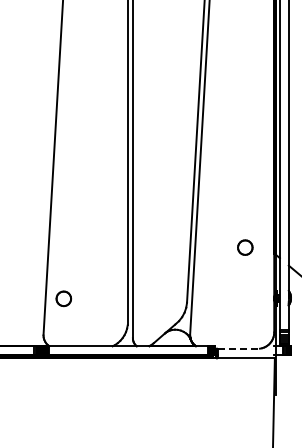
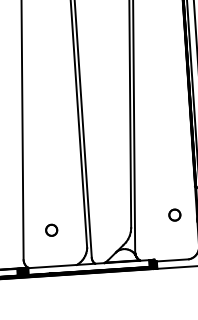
part: (245, 247) -> (175, 215), moved
part: (63, 298) -> (51, 230), moved
line: (239, 348) -> (173, 260), dashed -> solid

